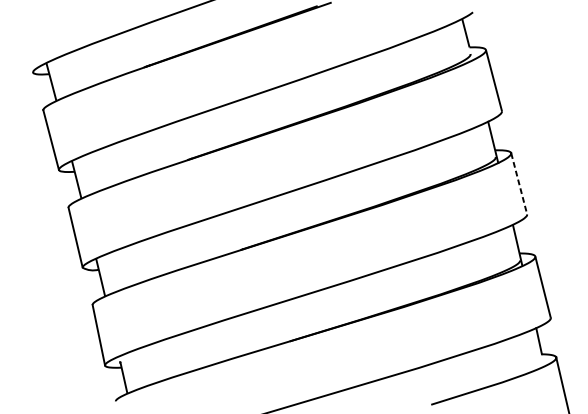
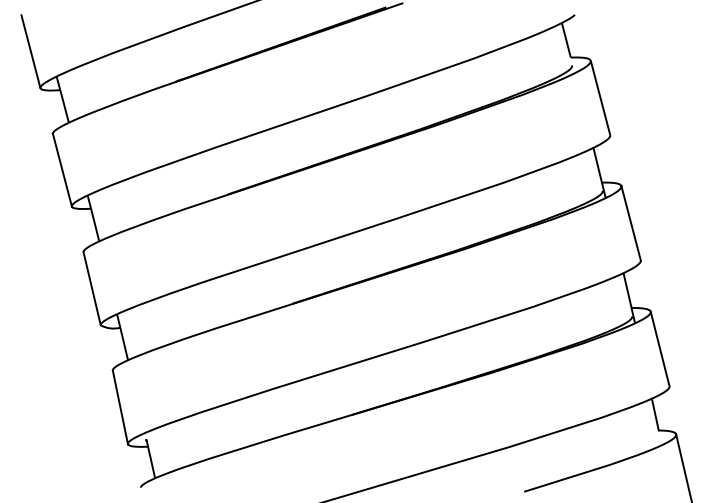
line: (24, 42) -> (30, 51), added
line: (519, 183) -> (631, 223), dashed -> solid

